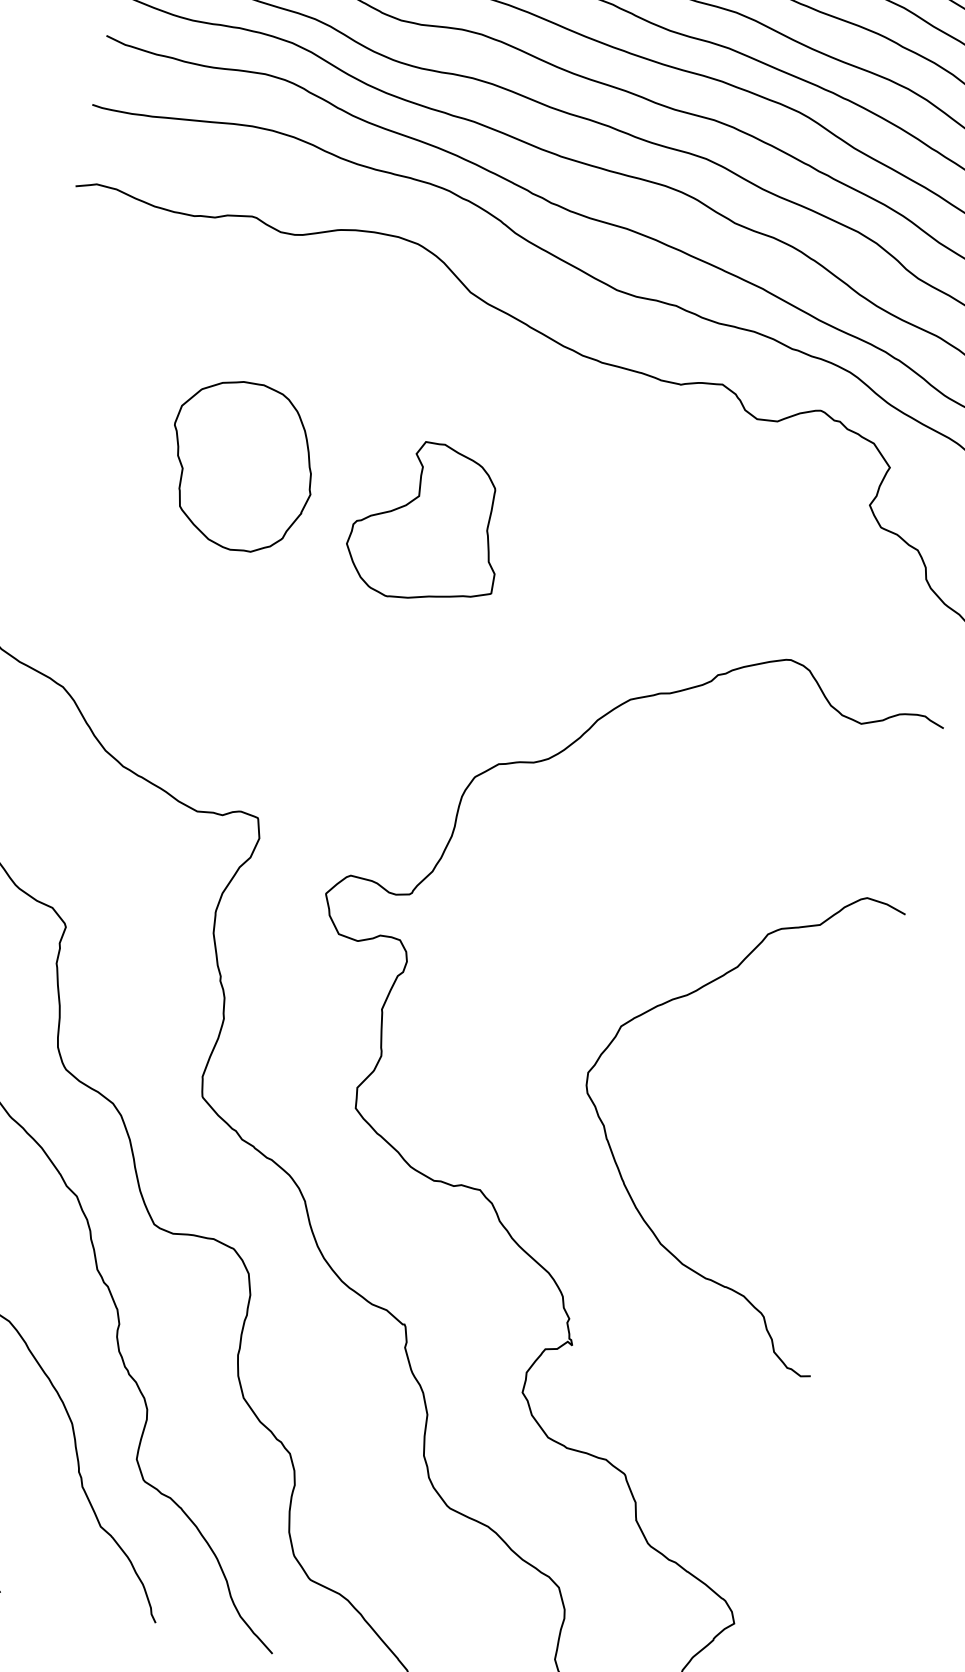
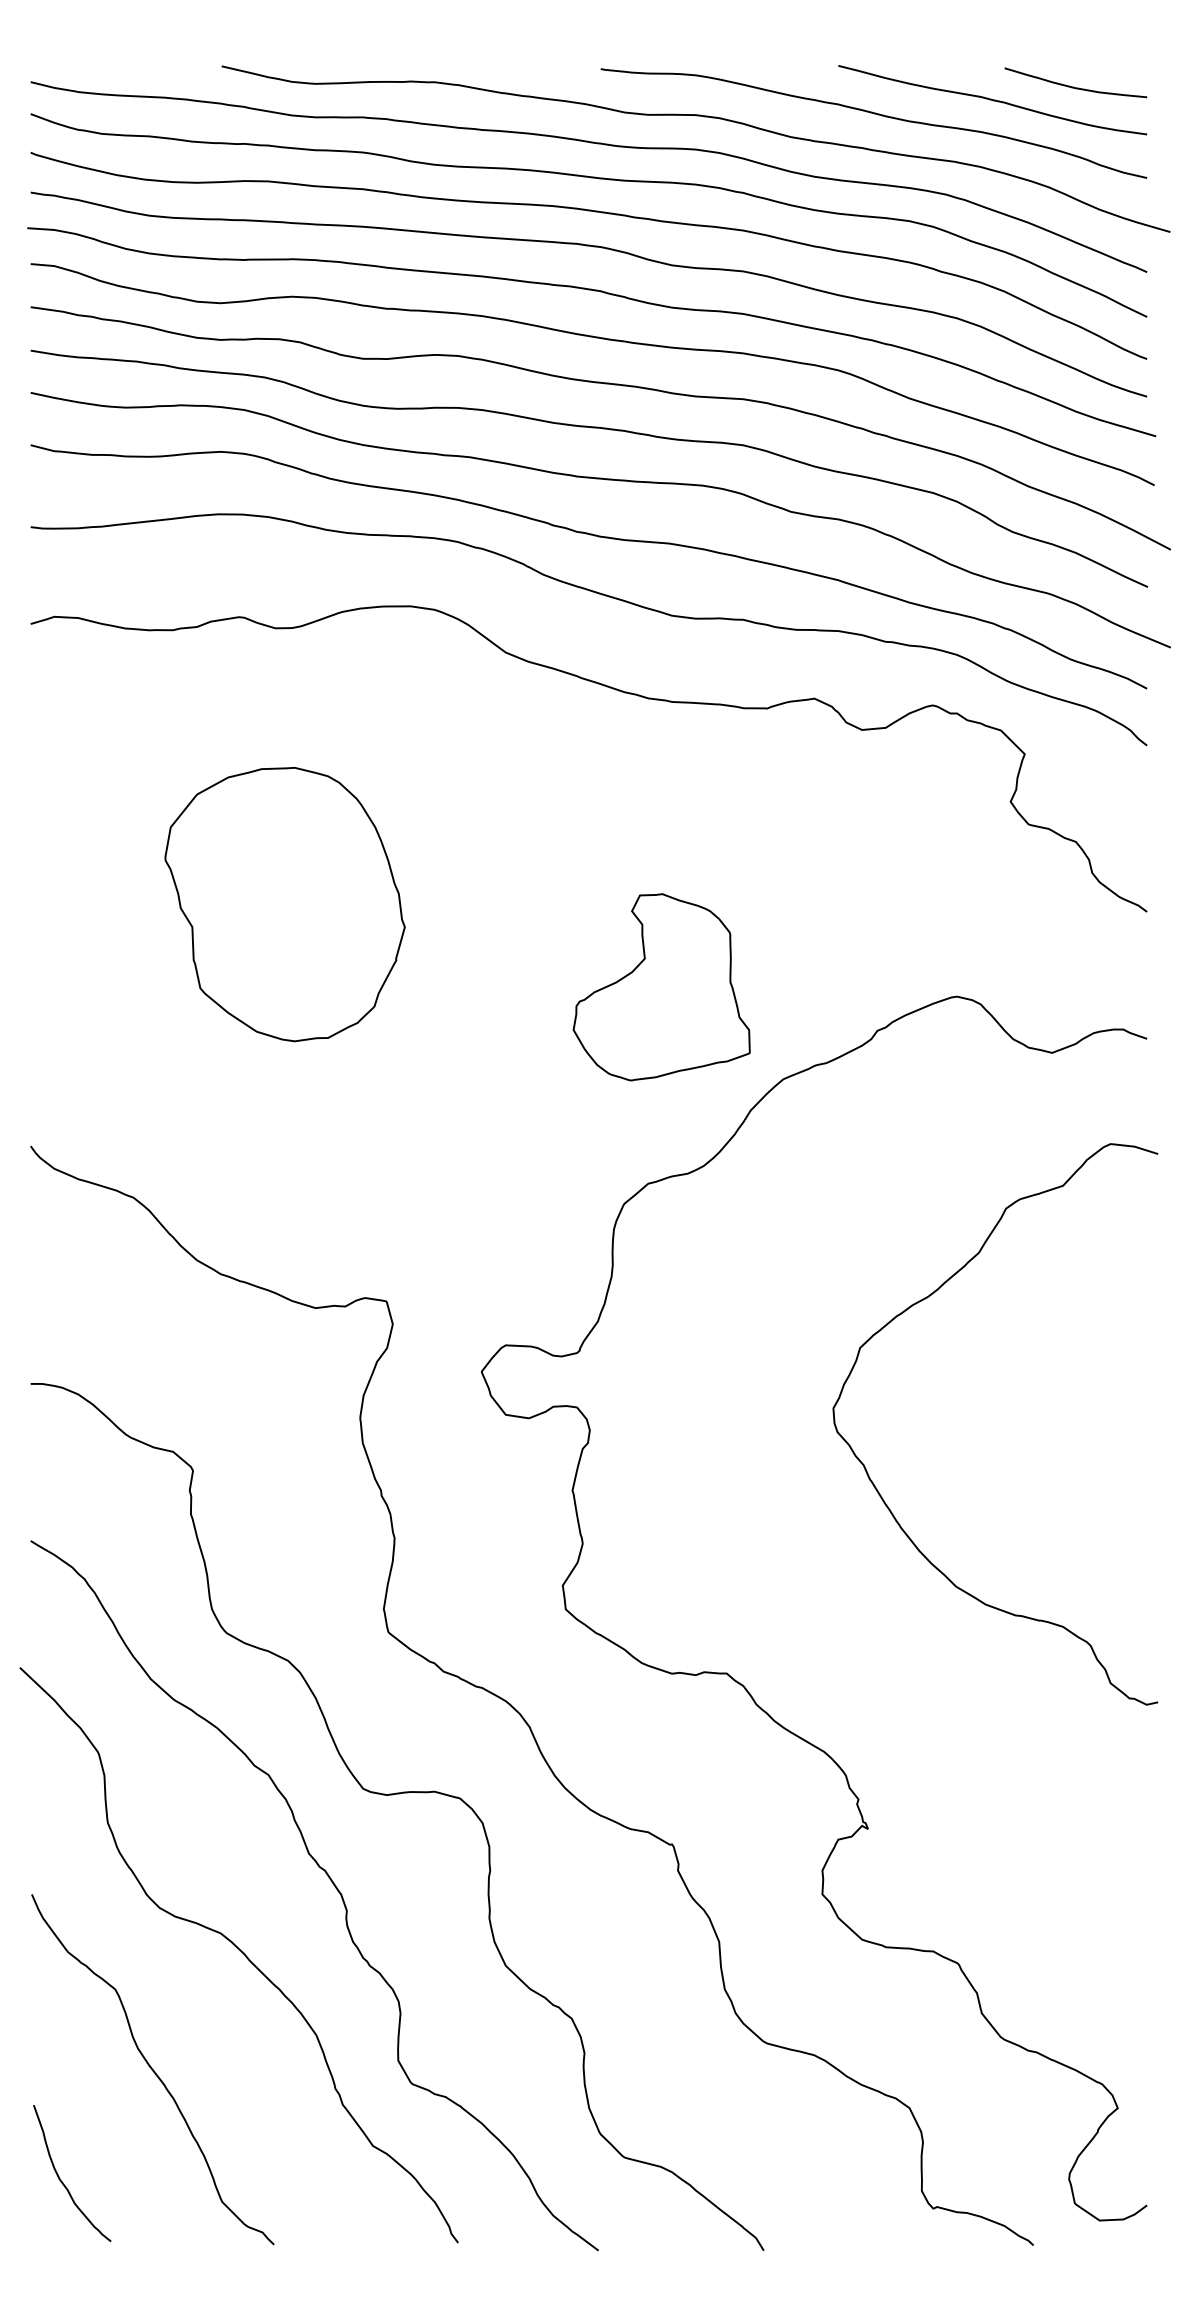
part: (240, 465) -> (284, 903), size x1.4
part: (428, 523) -> (661, 987), moved
curve: (614, 1157) -> (883, 1498), moved

